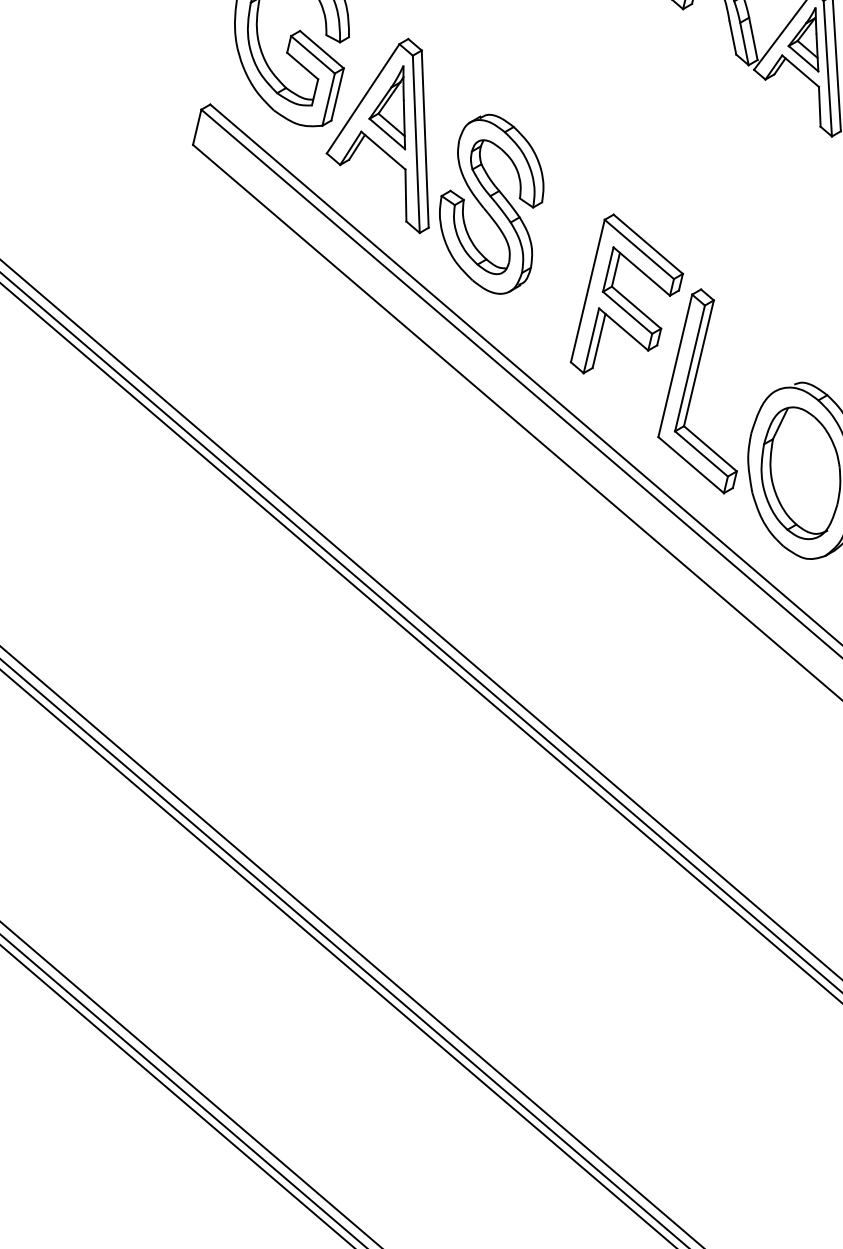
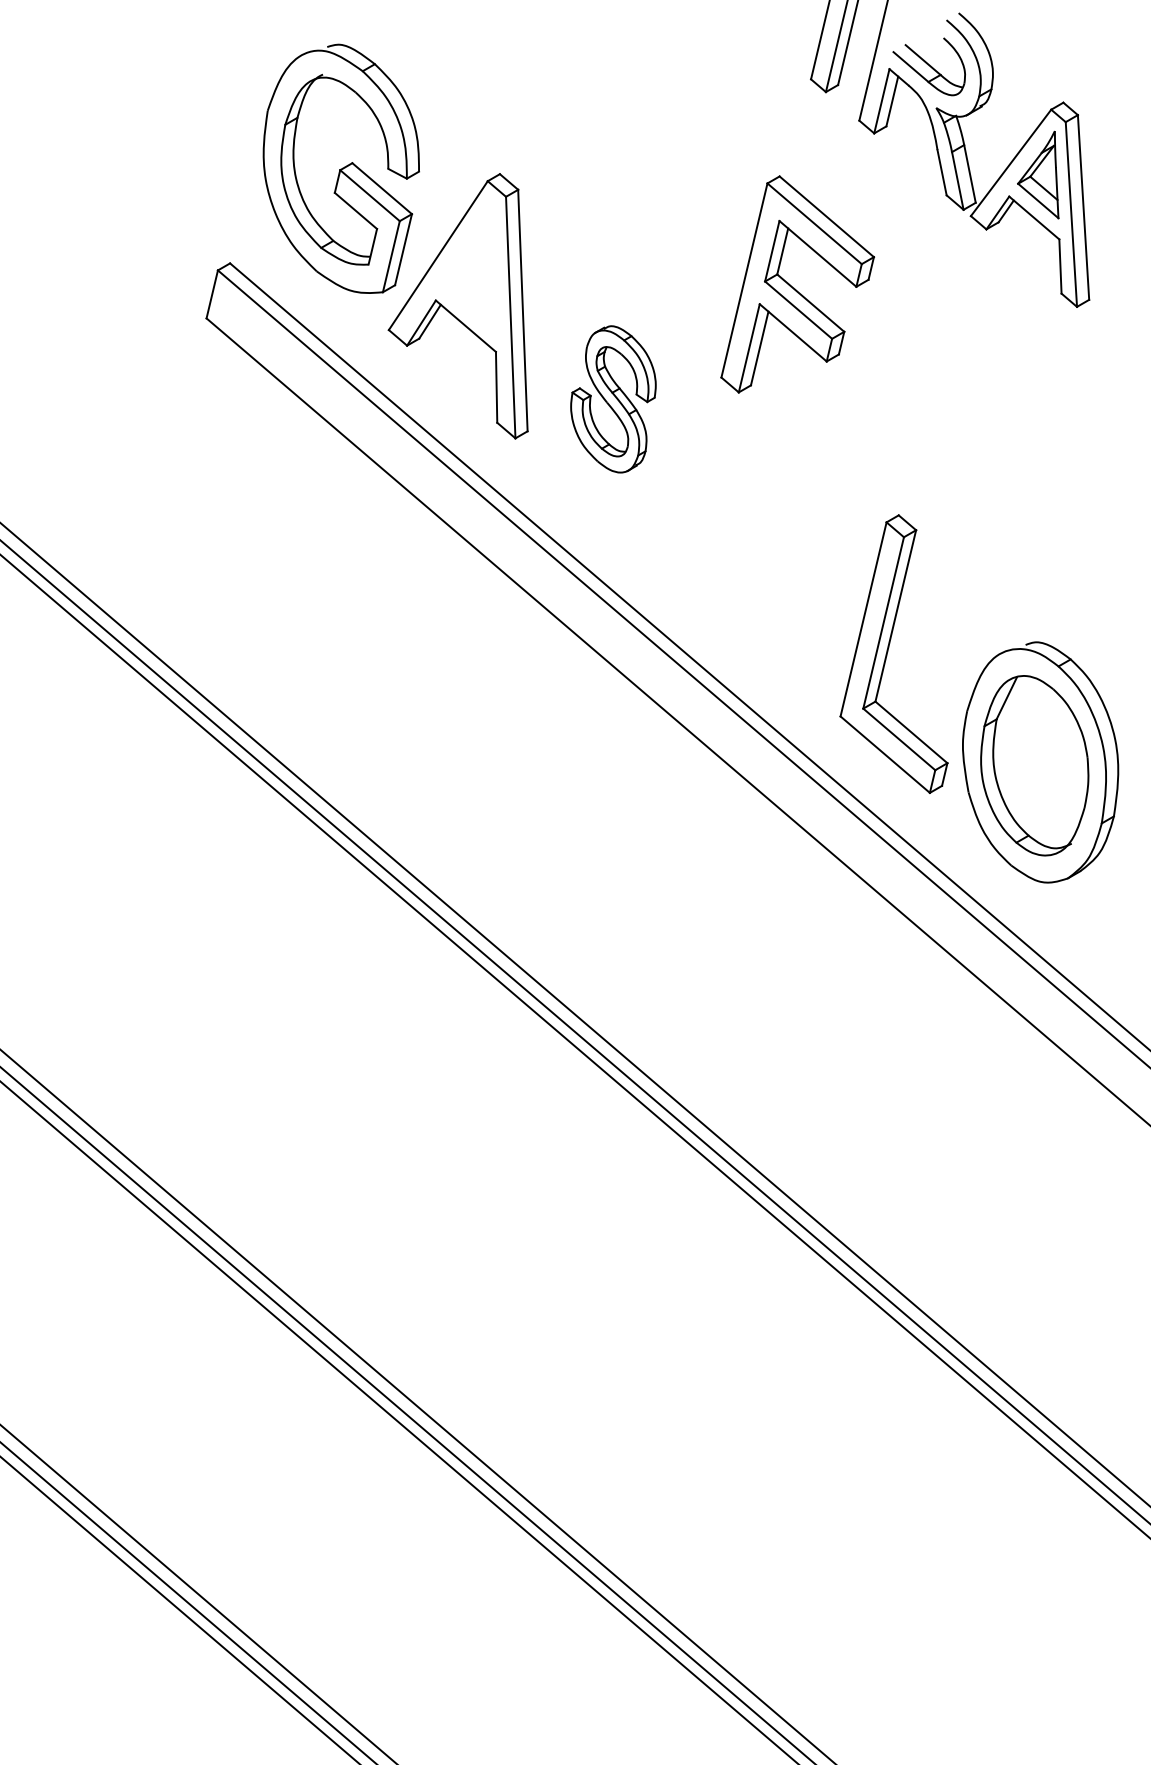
part: (387, 107) -> (471, 267), removed
part: (491, 204) -> (613, 399), size x0.6
part: (626, 293) -> (797, 284), moved

